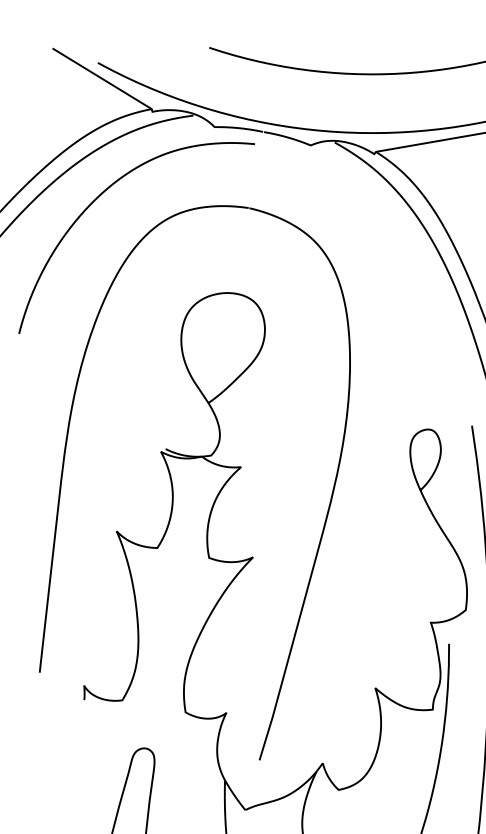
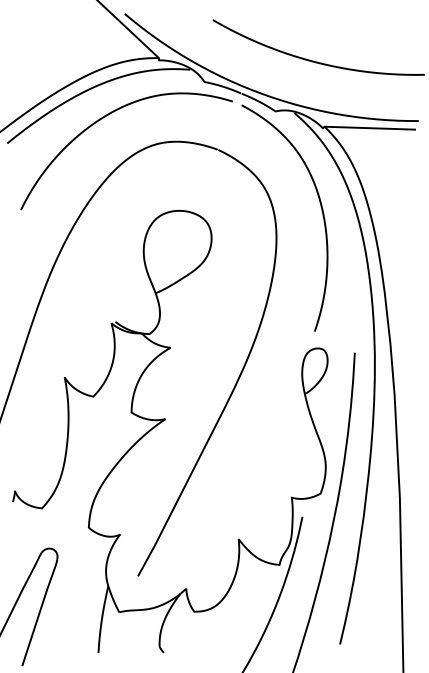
curve: (393, 258) -> (321, 211), added

